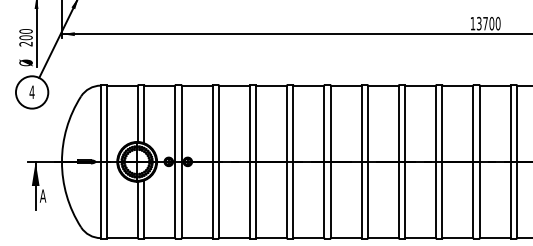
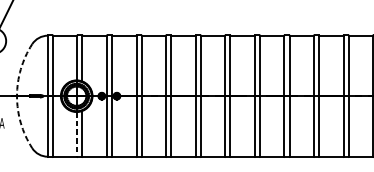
arc: (61, 161) -> (16, 95), solid -> dashed
line: (138, 210) -> (77, 134), solid -> dashed

